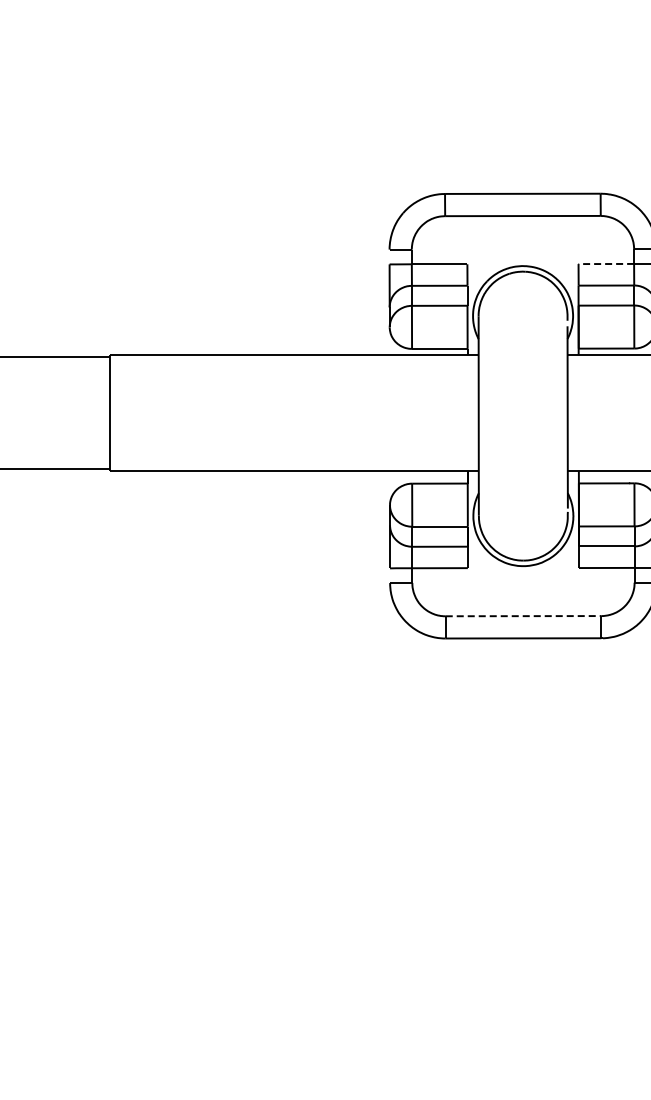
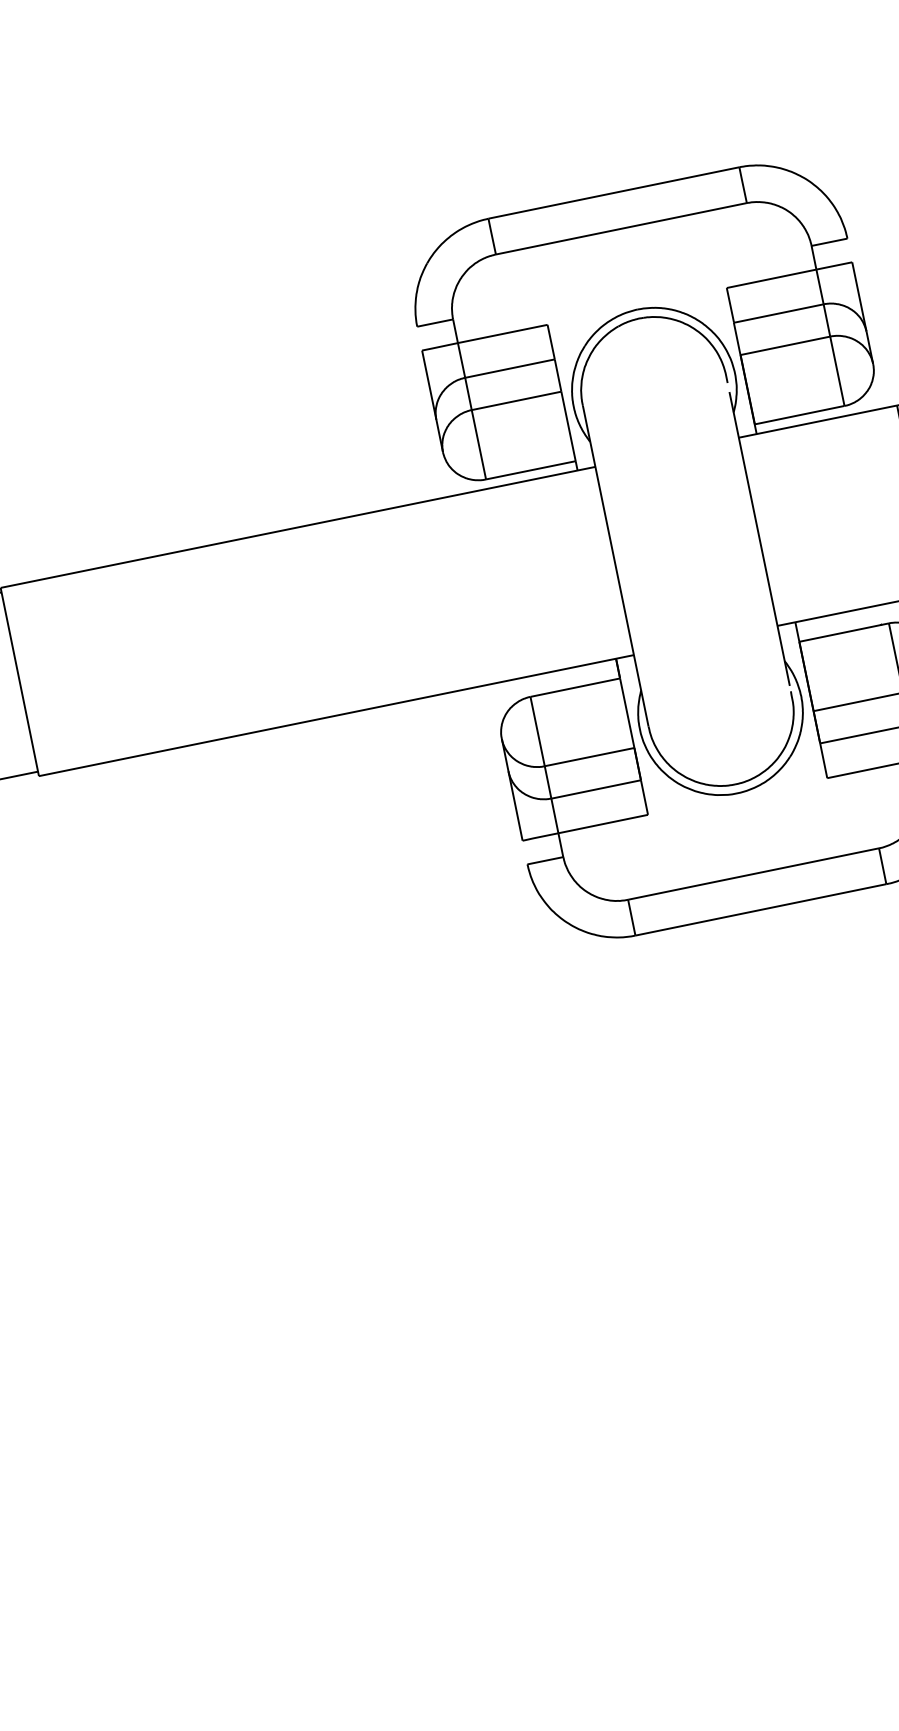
line: (606, 264) -> (772, 279), dashed -> solid
line: (523, 616) -> (753, 874), dashed -> solid

